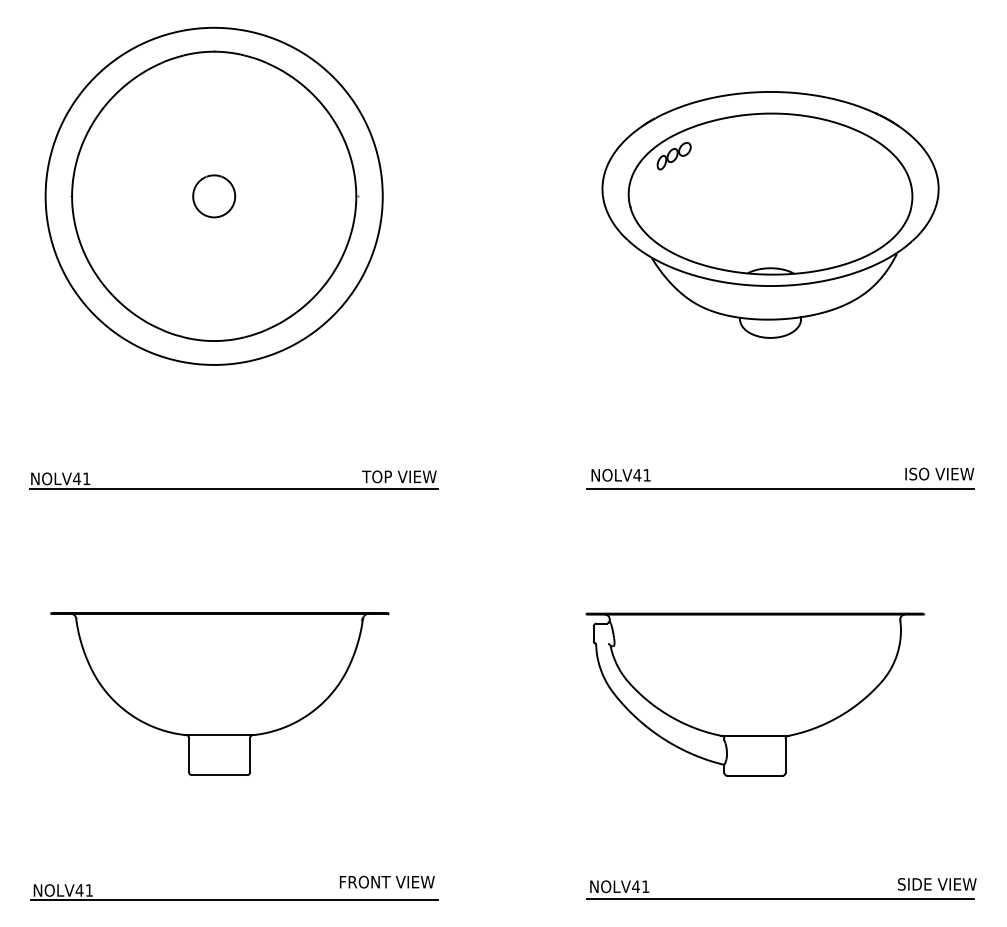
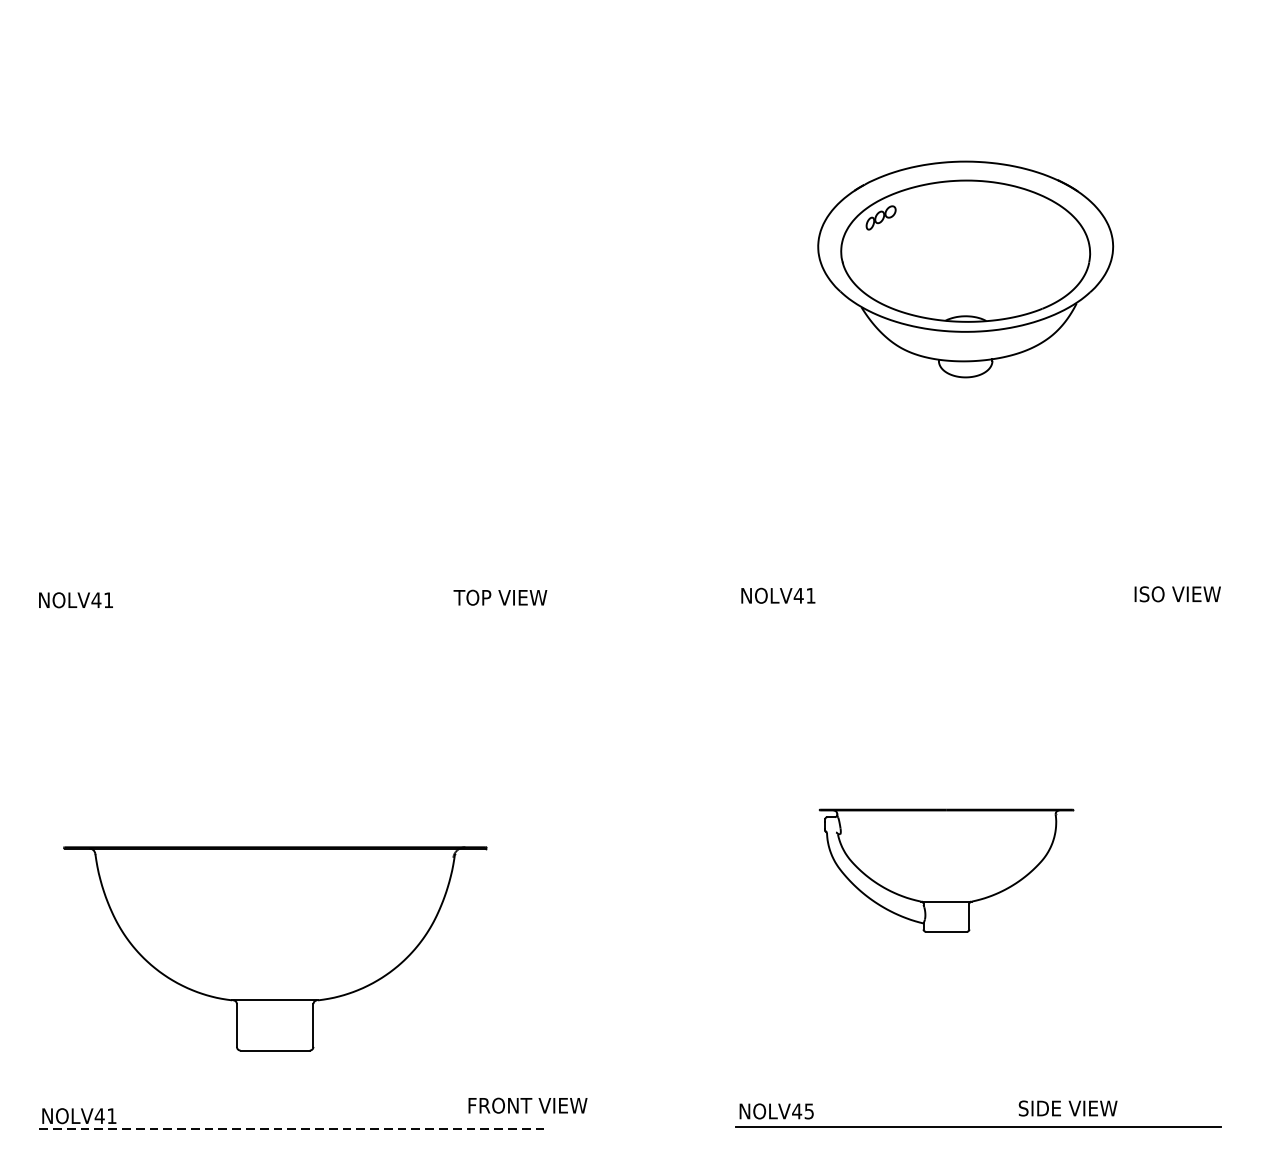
part: (213, 195) -> (267, 245), removed
part: (770, 214) -> (965, 268), size x0.7
line: (233, 488) -> (292, 612), removed
line: (780, 488) -> (978, 612), removed
part: (219, 693) -> (275, 948), moved
part: (755, 694) -> (946, 870), size x0.6
text: (387, 881) -> (528, 1104), moved
text: (937, 884) -> (1068, 1108), moved
text: (645, 886) -> (808, 1111), NOLV41 -> NOLV45
line: (235, 900) -> (295, 1128), solid -> dashed

